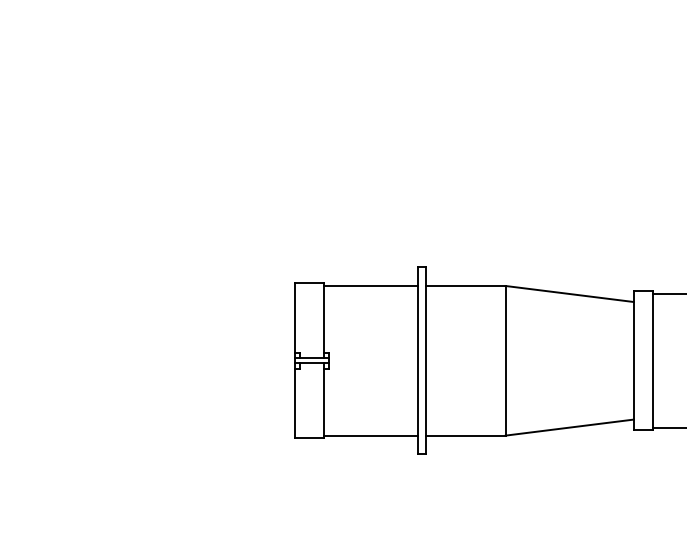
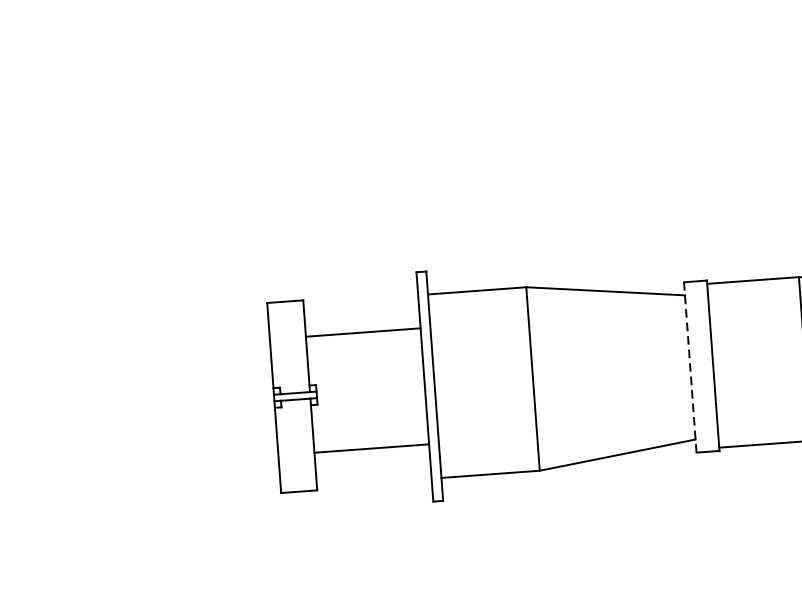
line: (370, 286) -> (362, 333), moved
line: (633, 360) -> (689, 367), solid -> dashed
line: (370, 435) -> (371, 448), moved

